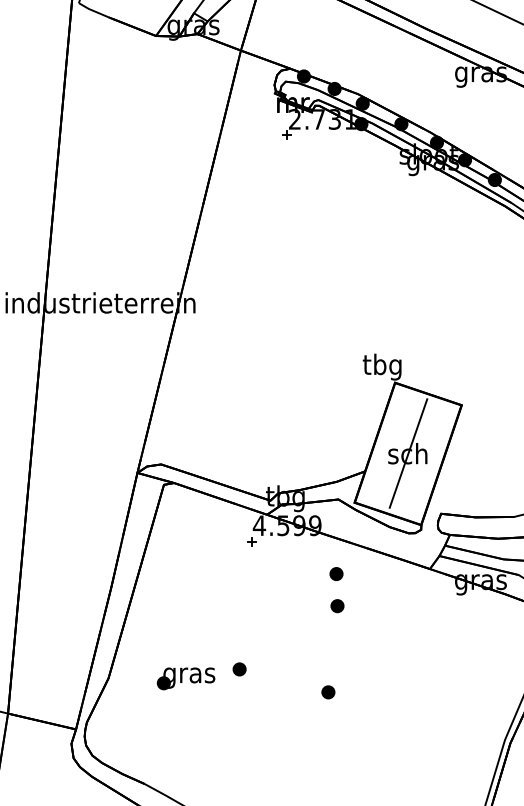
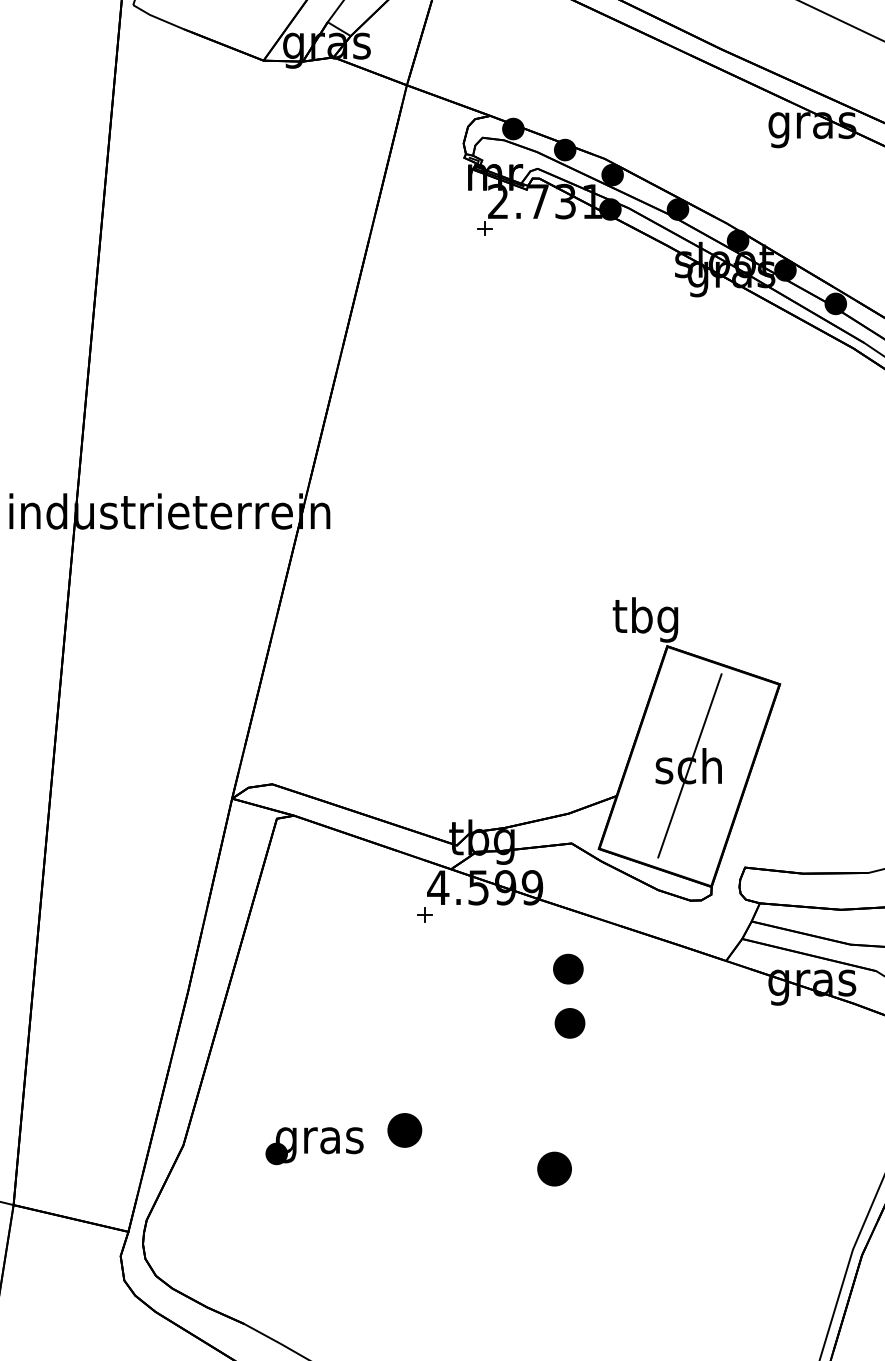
part: (336, 574) -> (568, 970), size x1.4
part: (337, 606) -> (570, 1024), size x1.4
part: (239, 669) -> (404, 1130), size x1.6
part: (328, 692) -> (554, 1169), size x1.6

